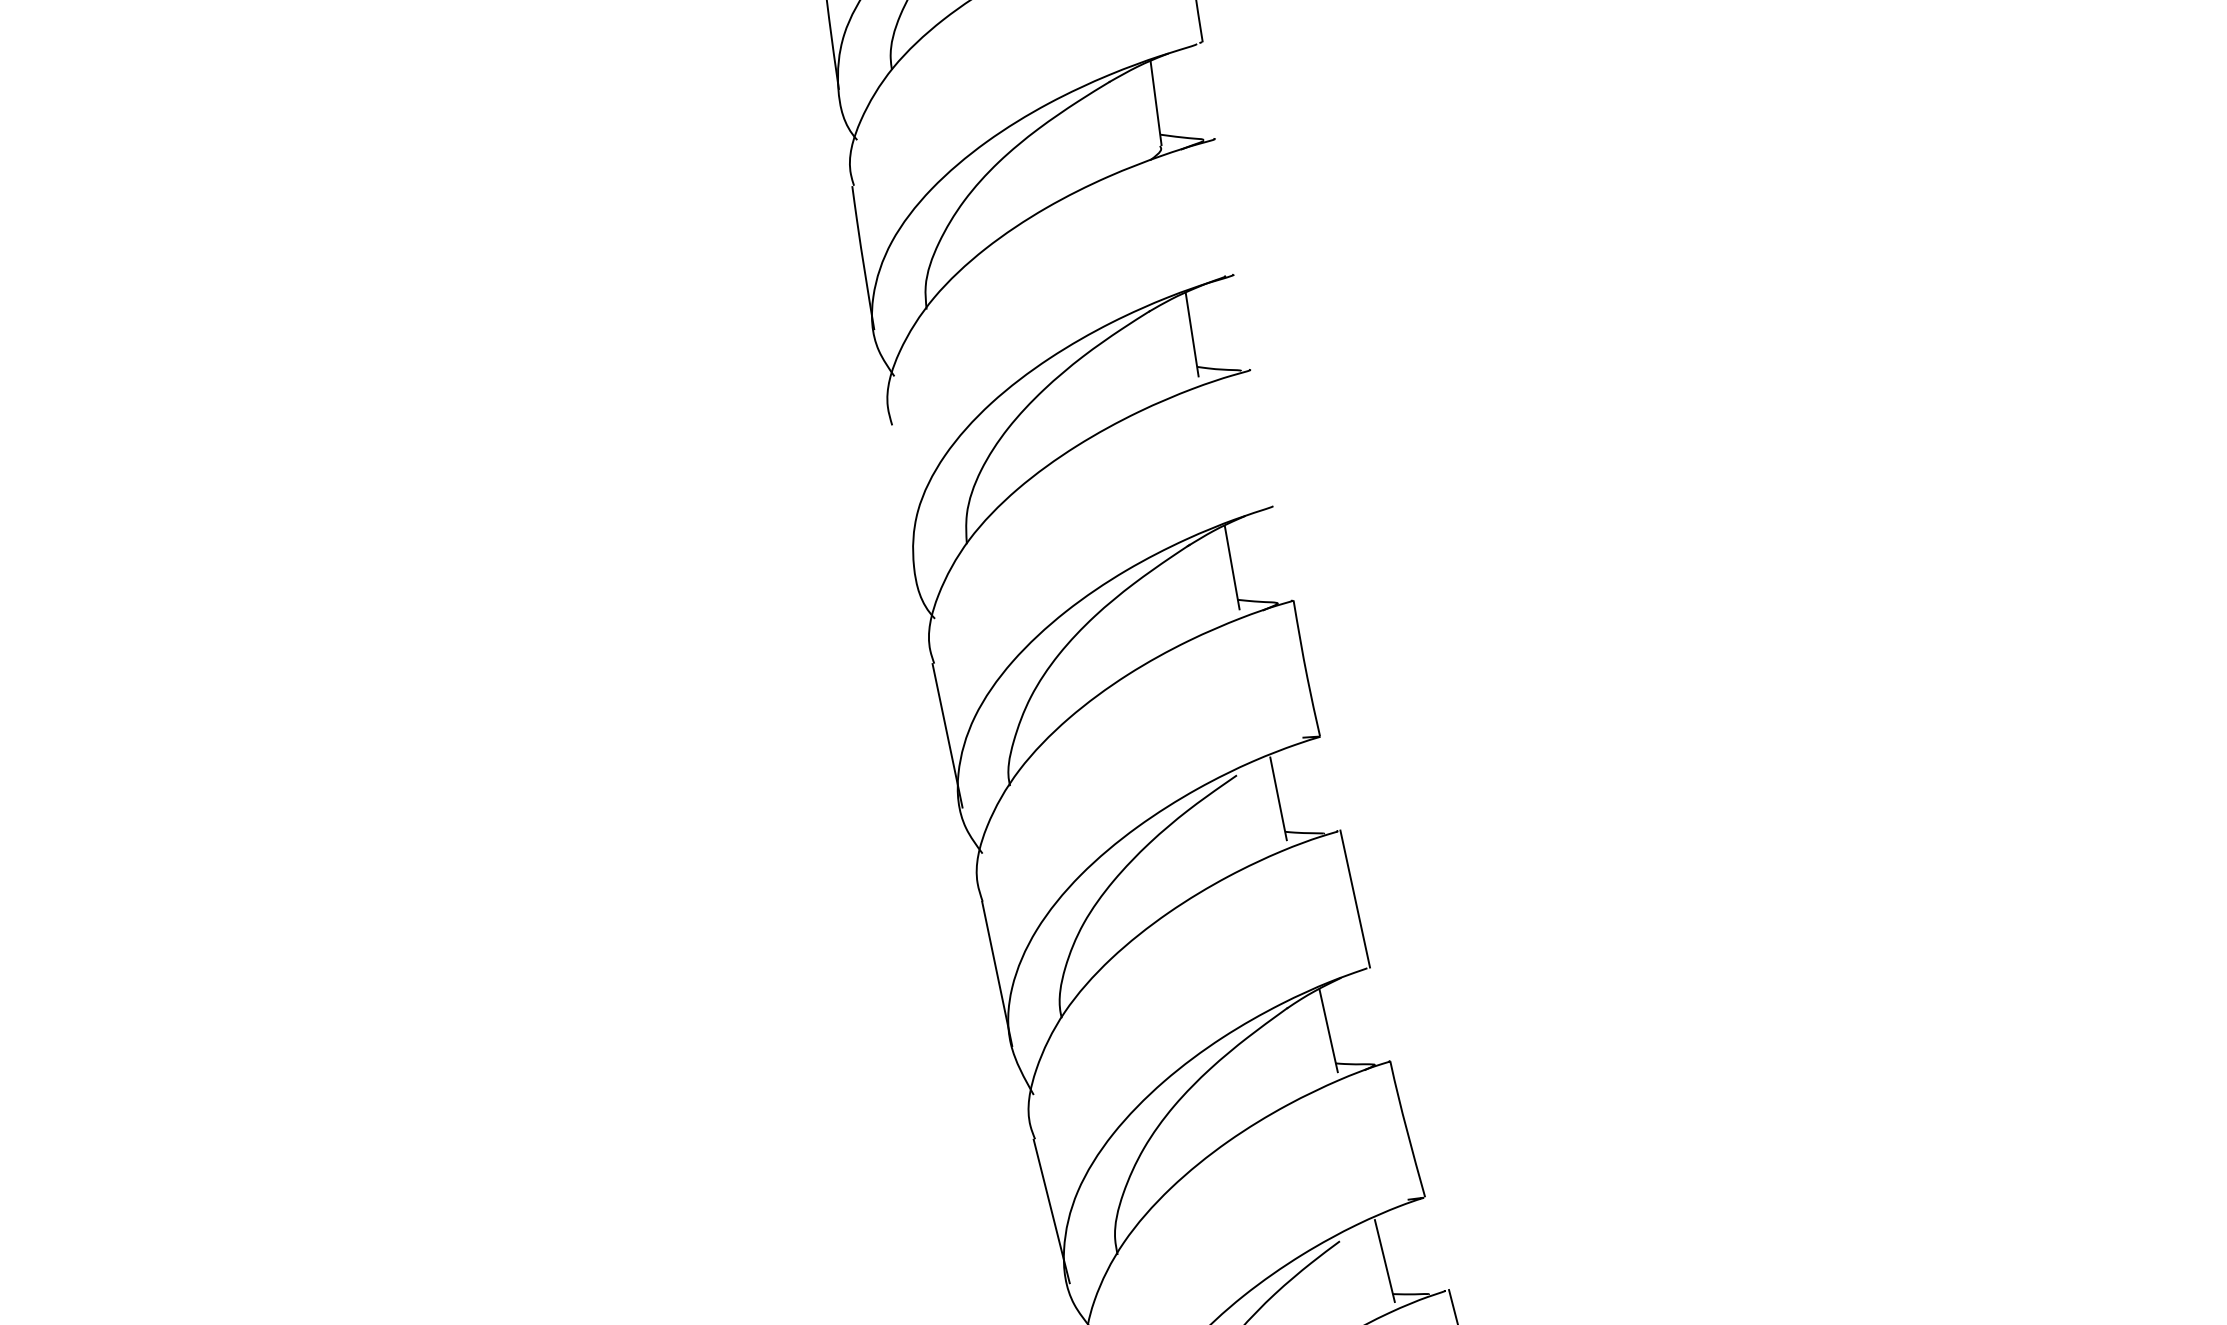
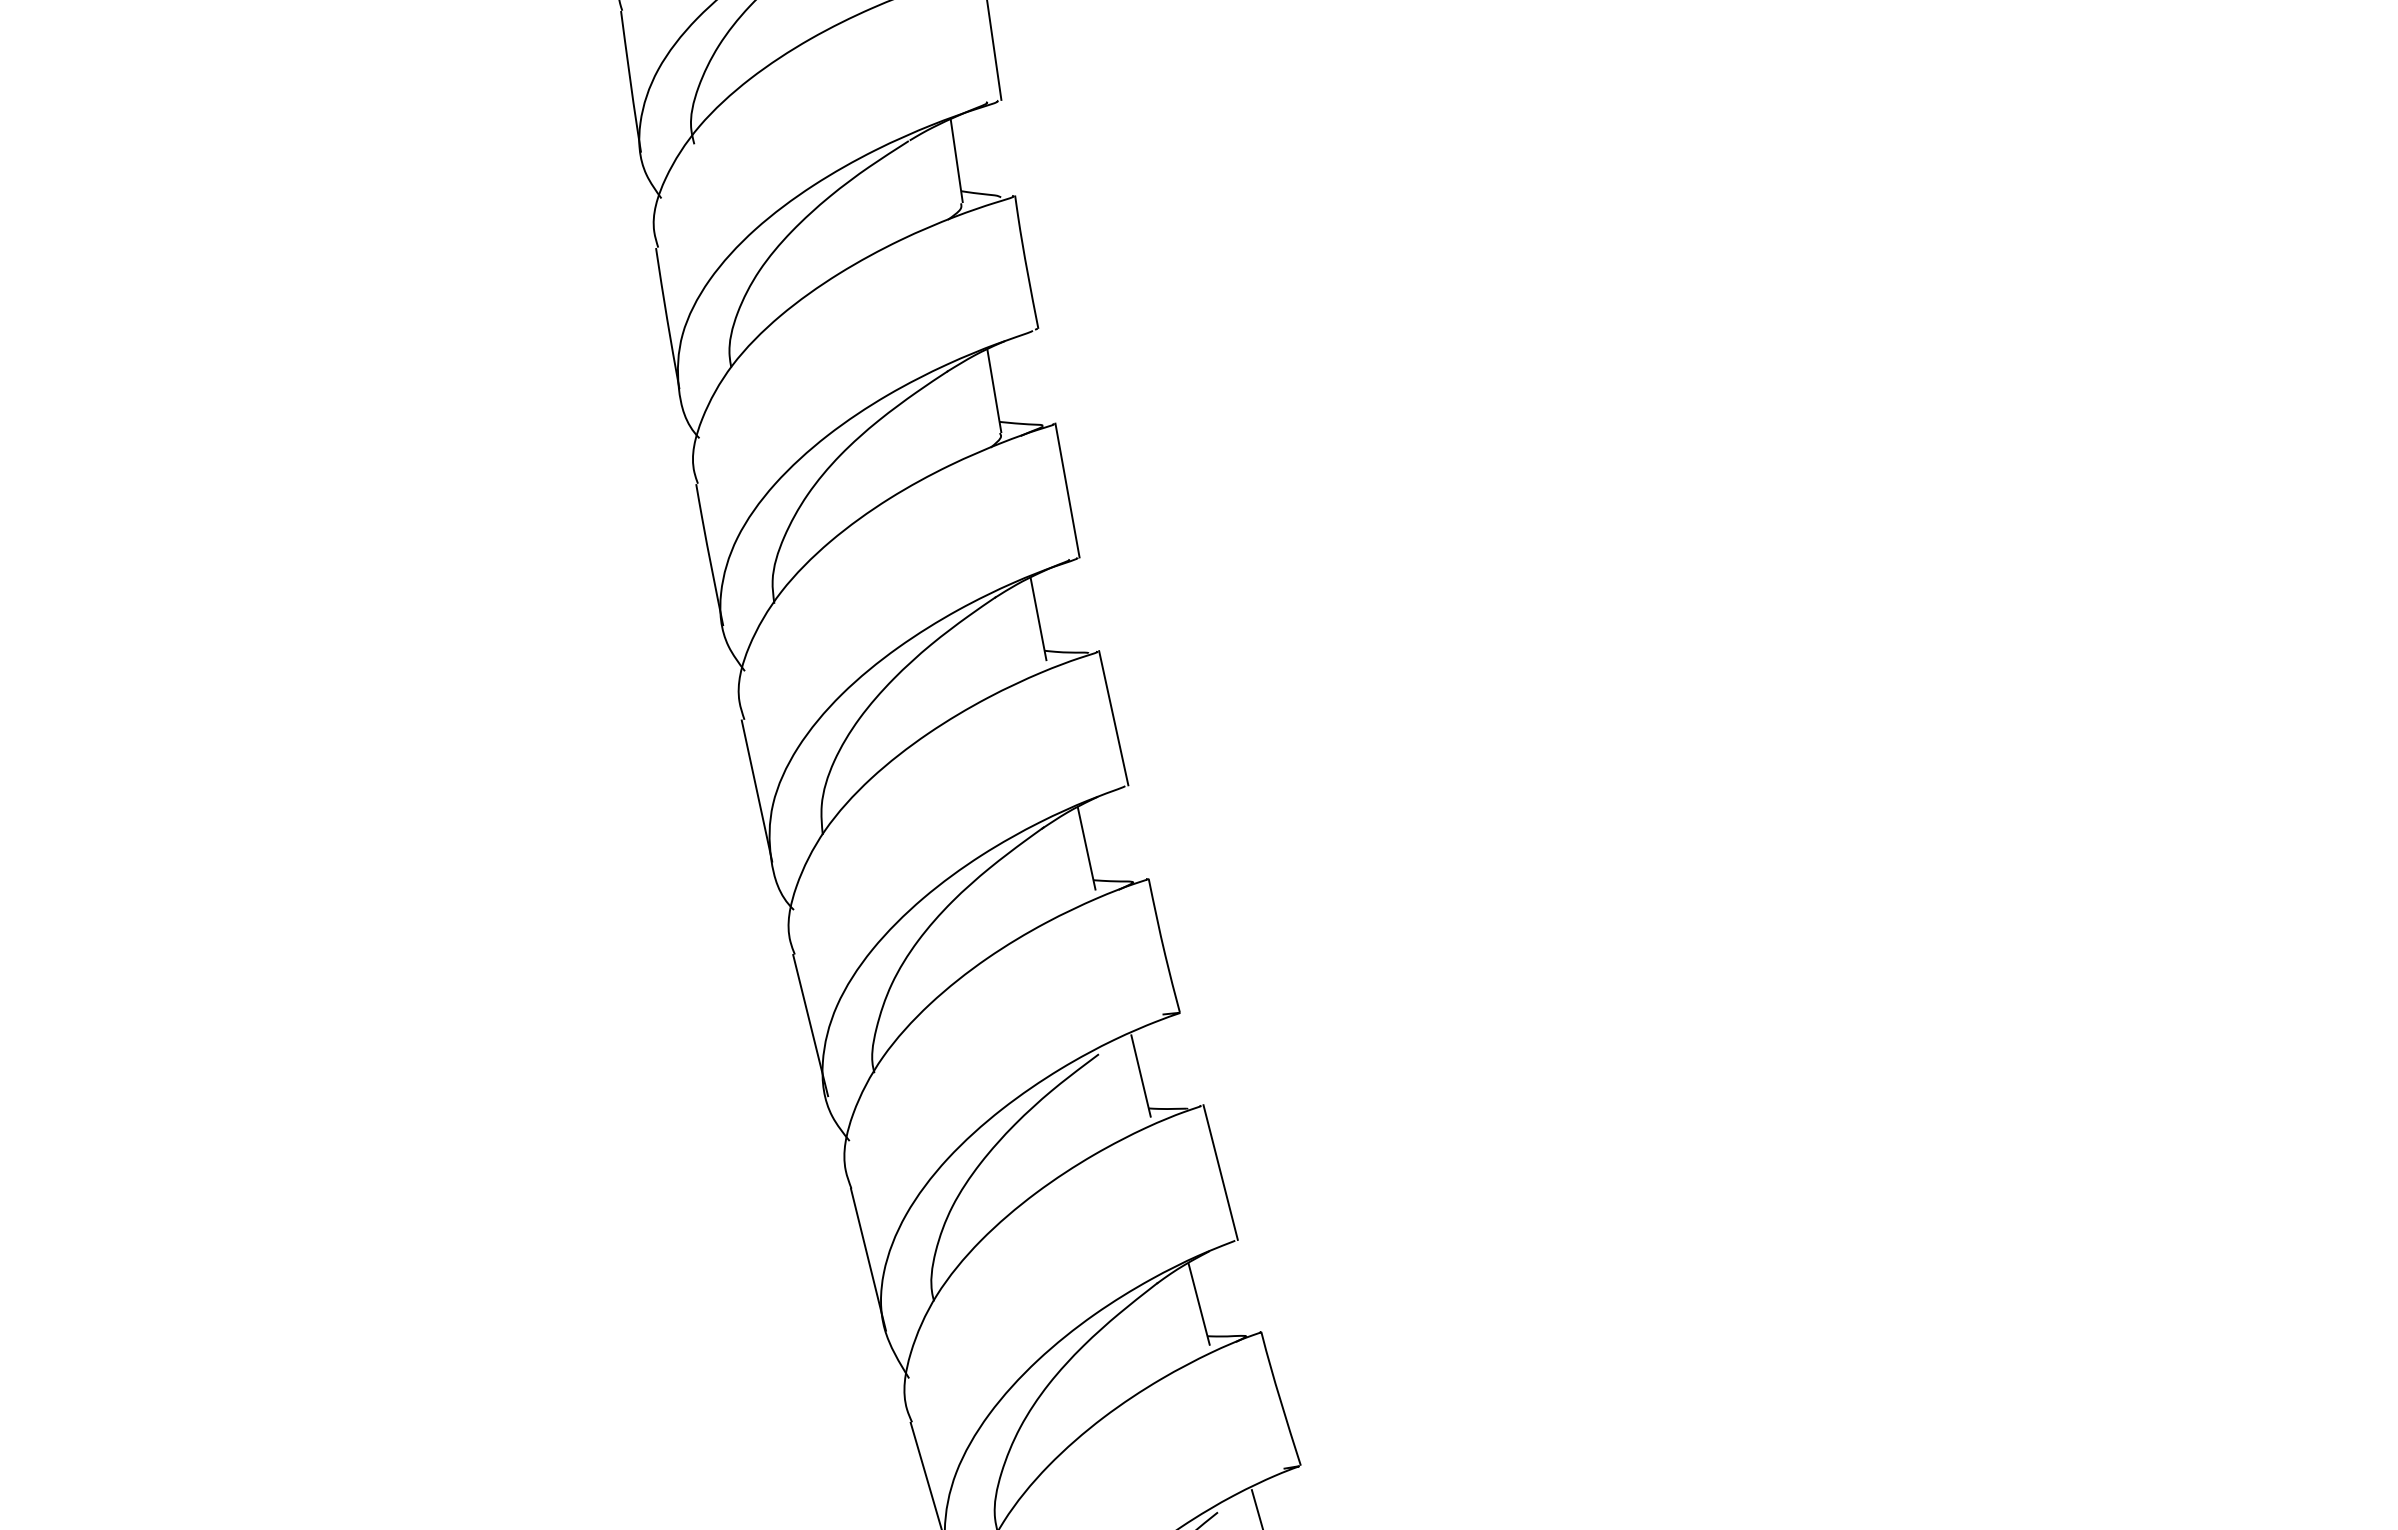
line: (1226, 206) -> (1067, 490), added
line: (1264, 437) -> (1113, 718), added
line: (901, 497) -> (756, 790), added

